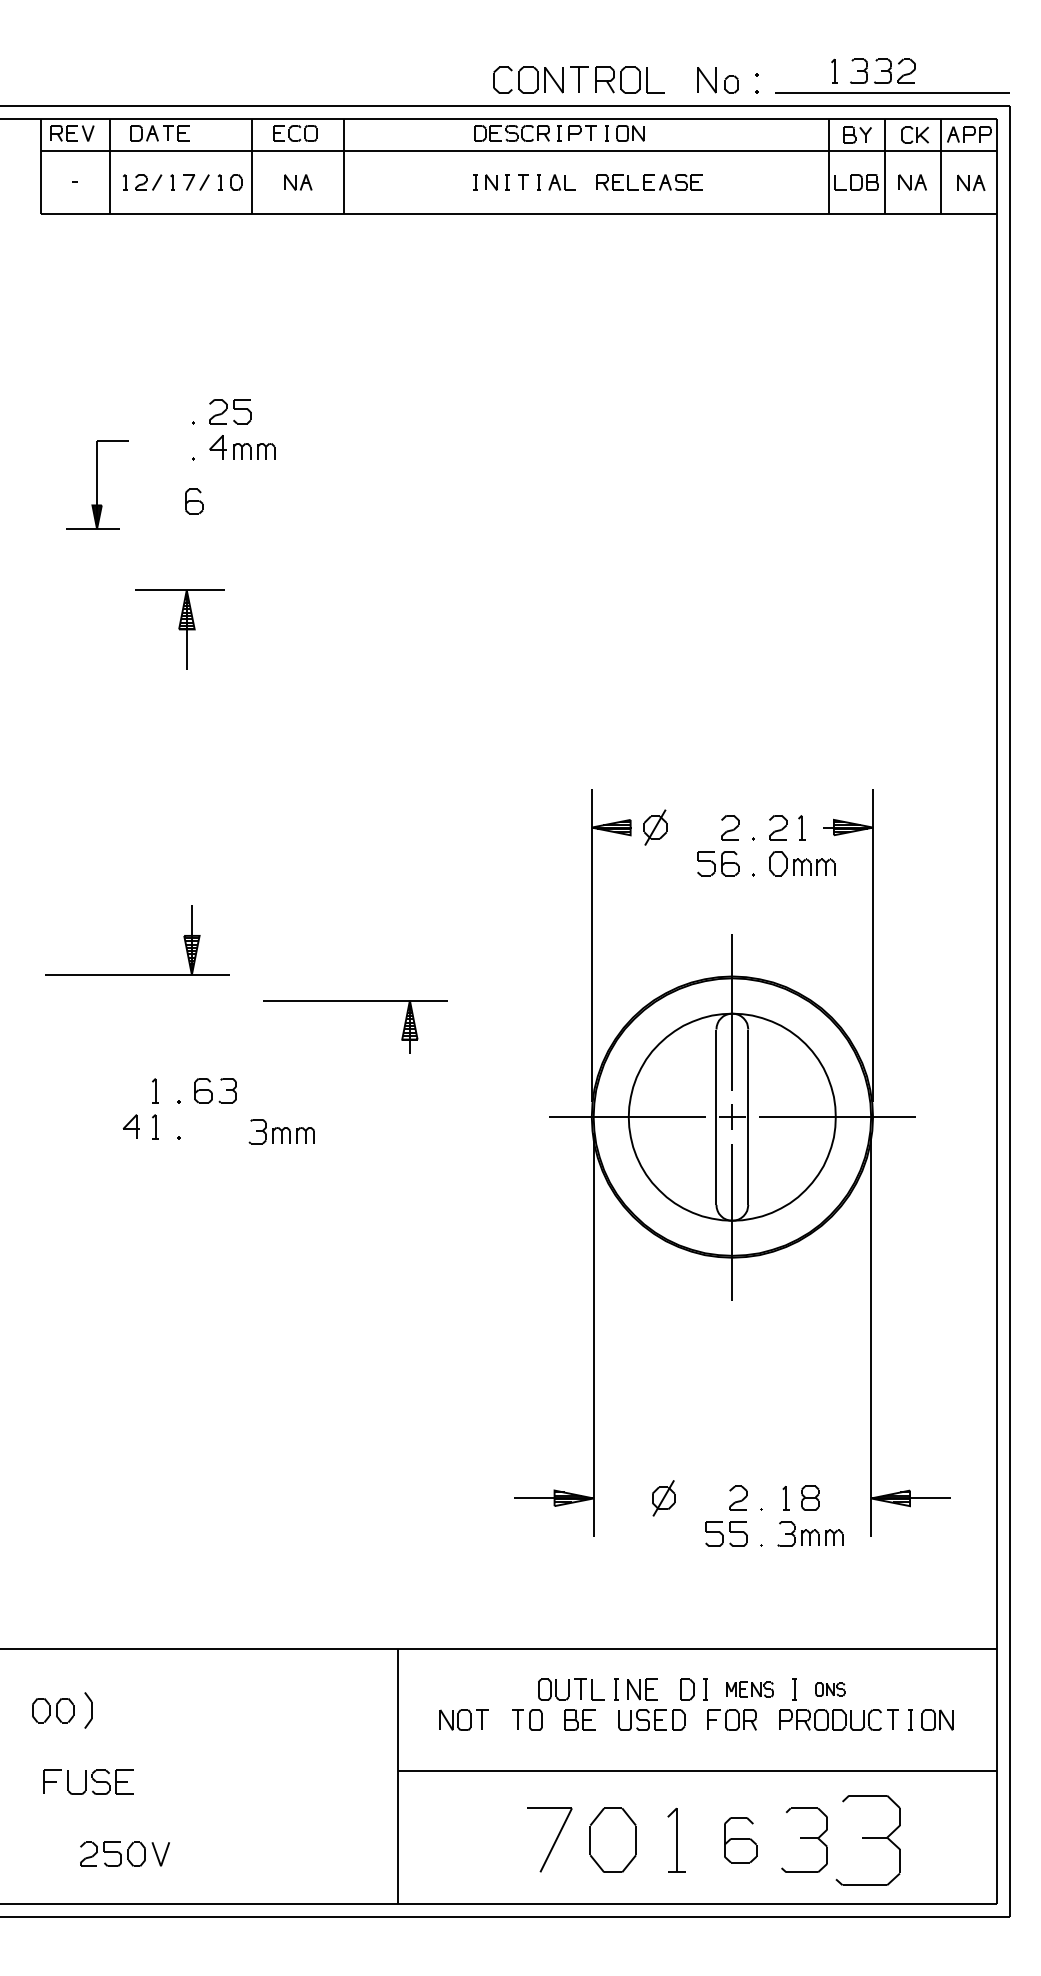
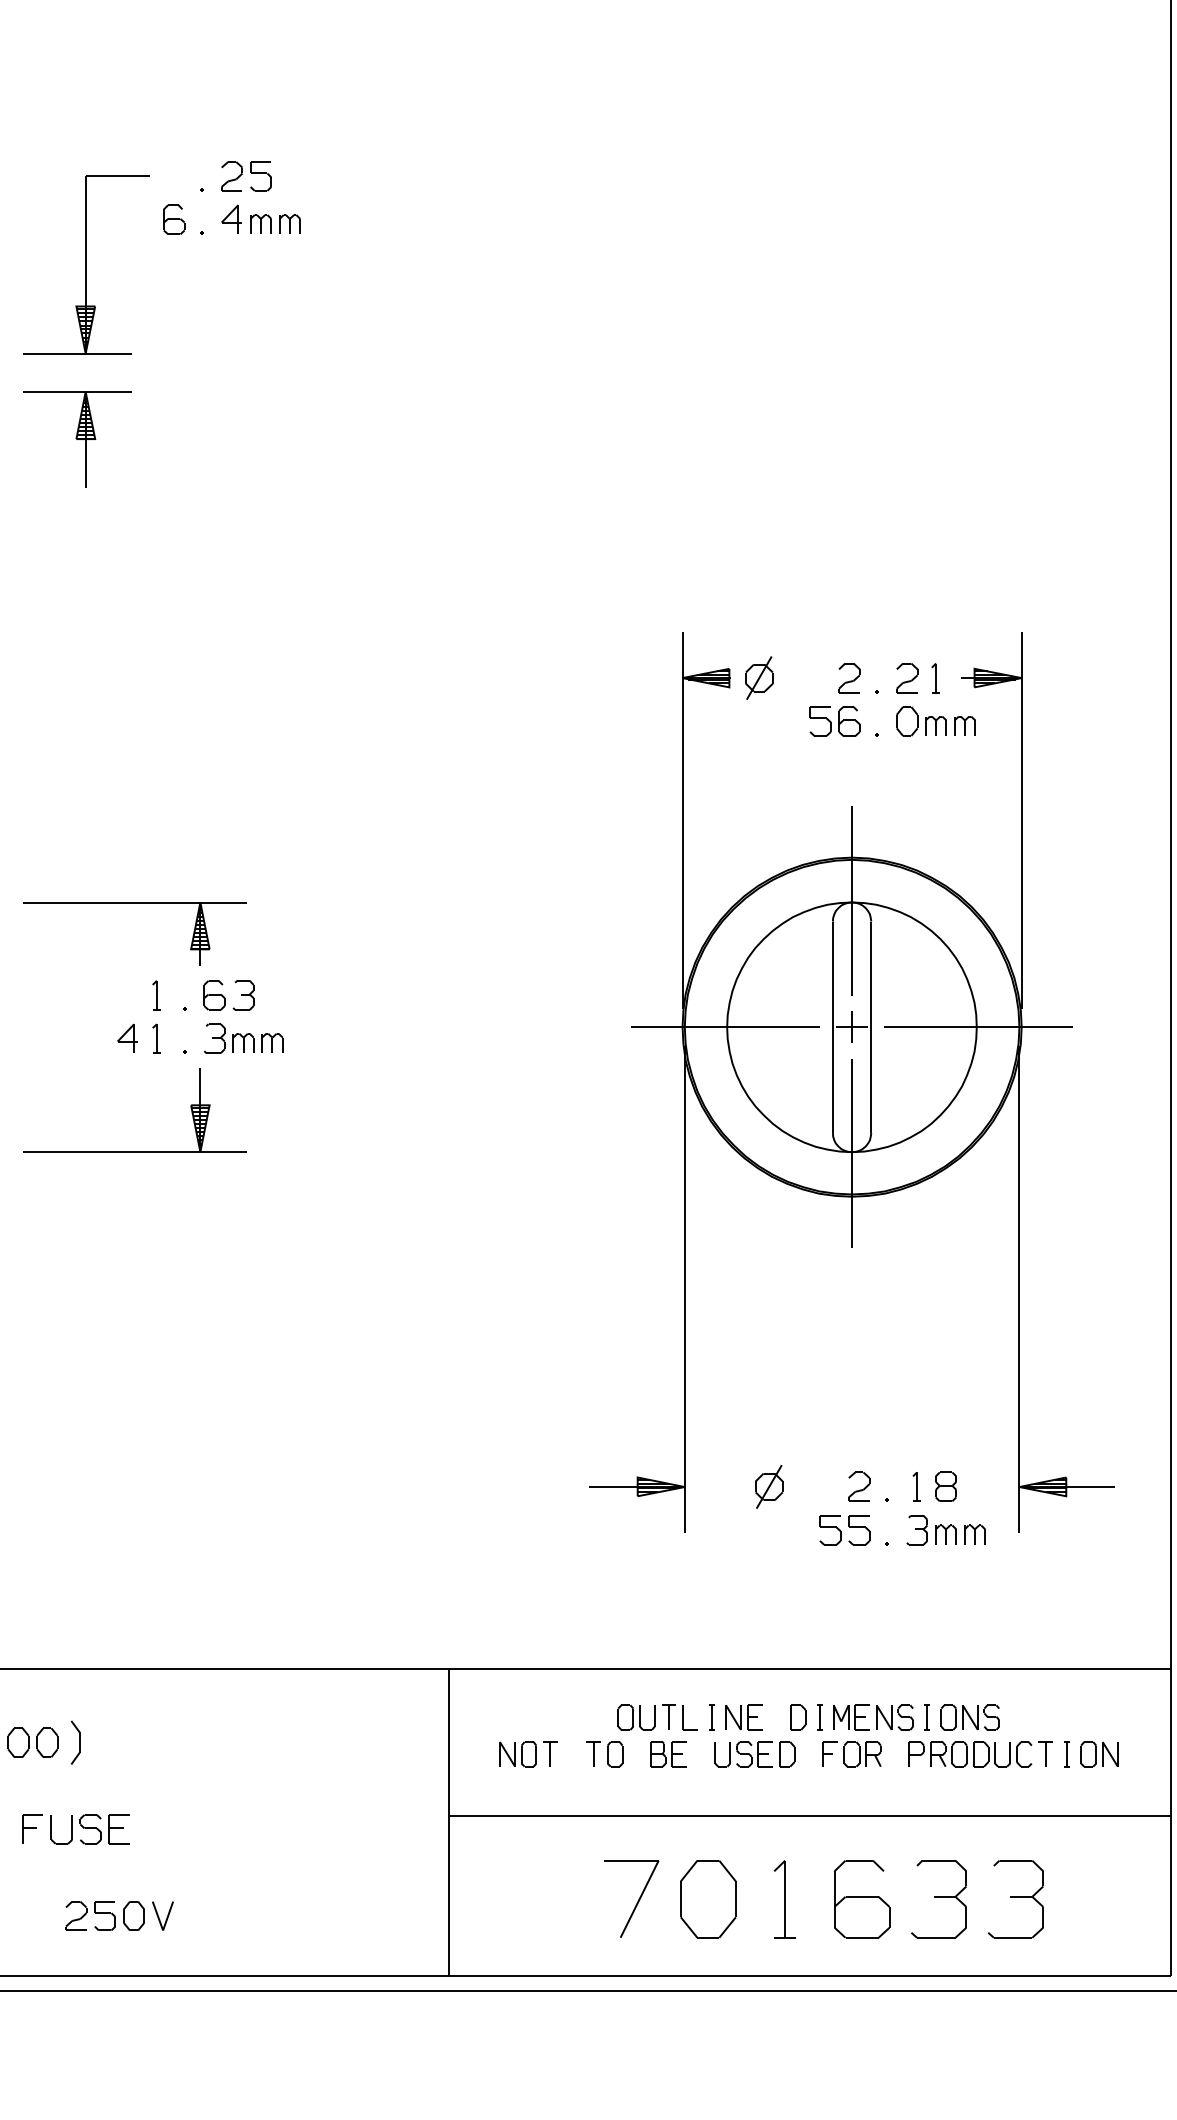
part: (97, 484) -> (86, 264), size x1.67
part: (194, 501) -> (174, 219), moved
part: (179, 629) -> (76, 439), moved
part: (137, 974) -> (134, 1151), moved
part: (355, 1001) -> (134, 903), moved
part: (281, 1131) -> (243, 1038), moved
part: (749, 1689) -> (872, 1717), size x1.43
part: (829, 1689) -> (969, 1717), size x1.67
part: (740, 1839) -> (861, 1898), size x1.43
part: (868, 1839) -> (1016, 1898), size x0.71

